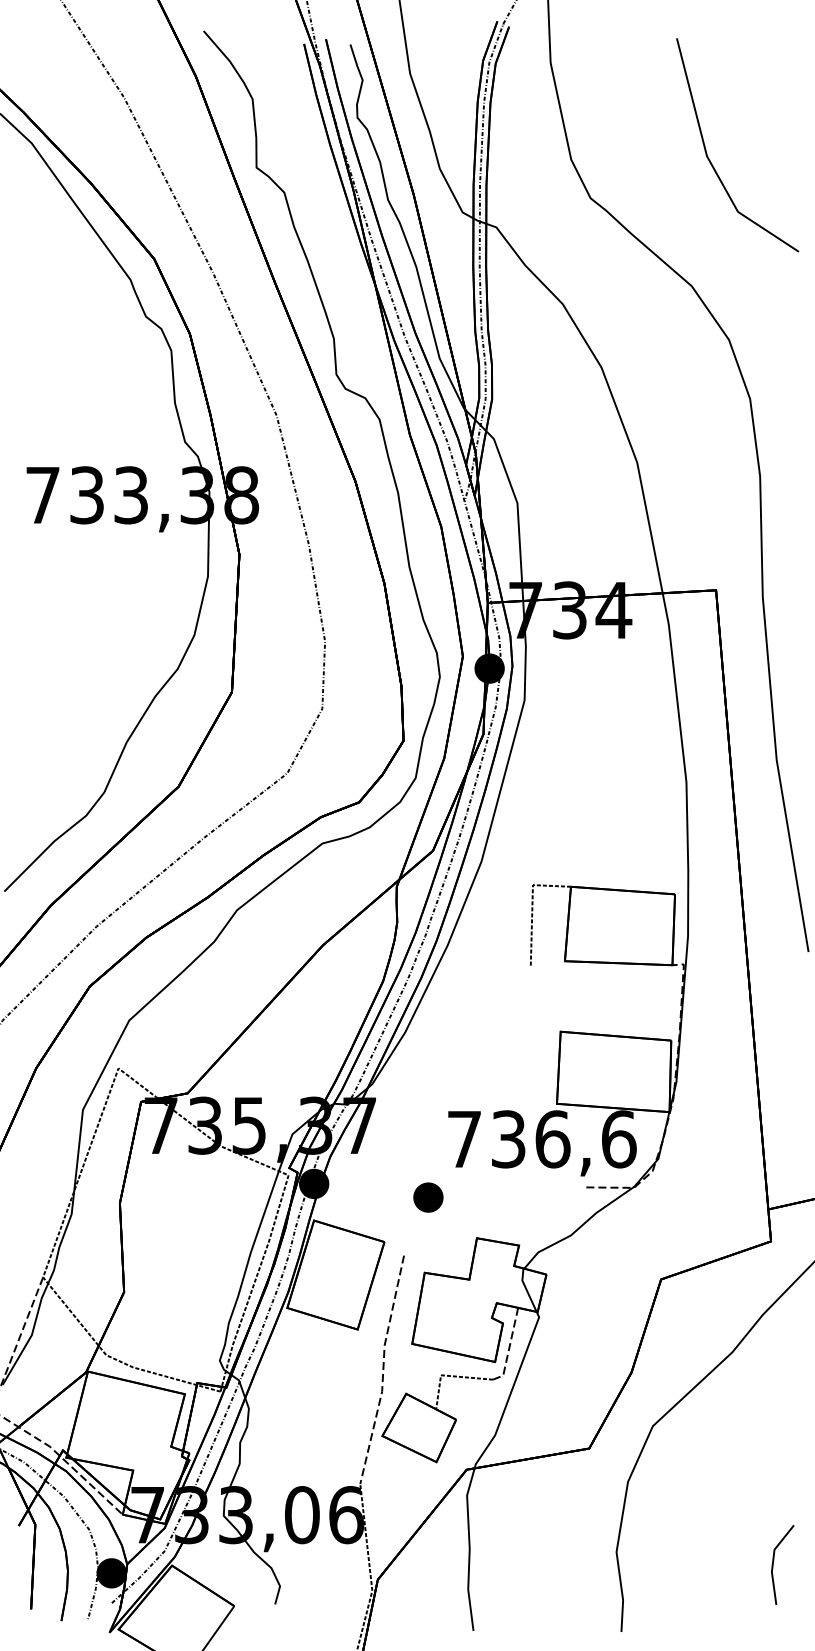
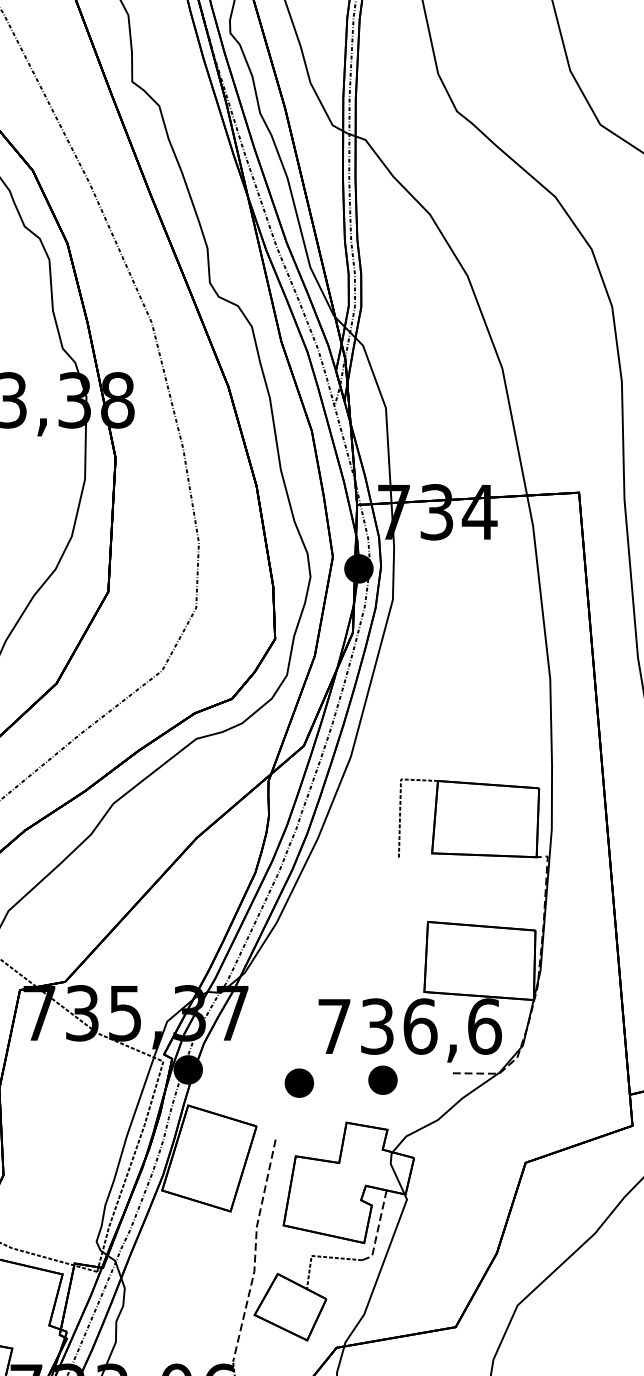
part: (514, 1194) -> (383, 1080), added

